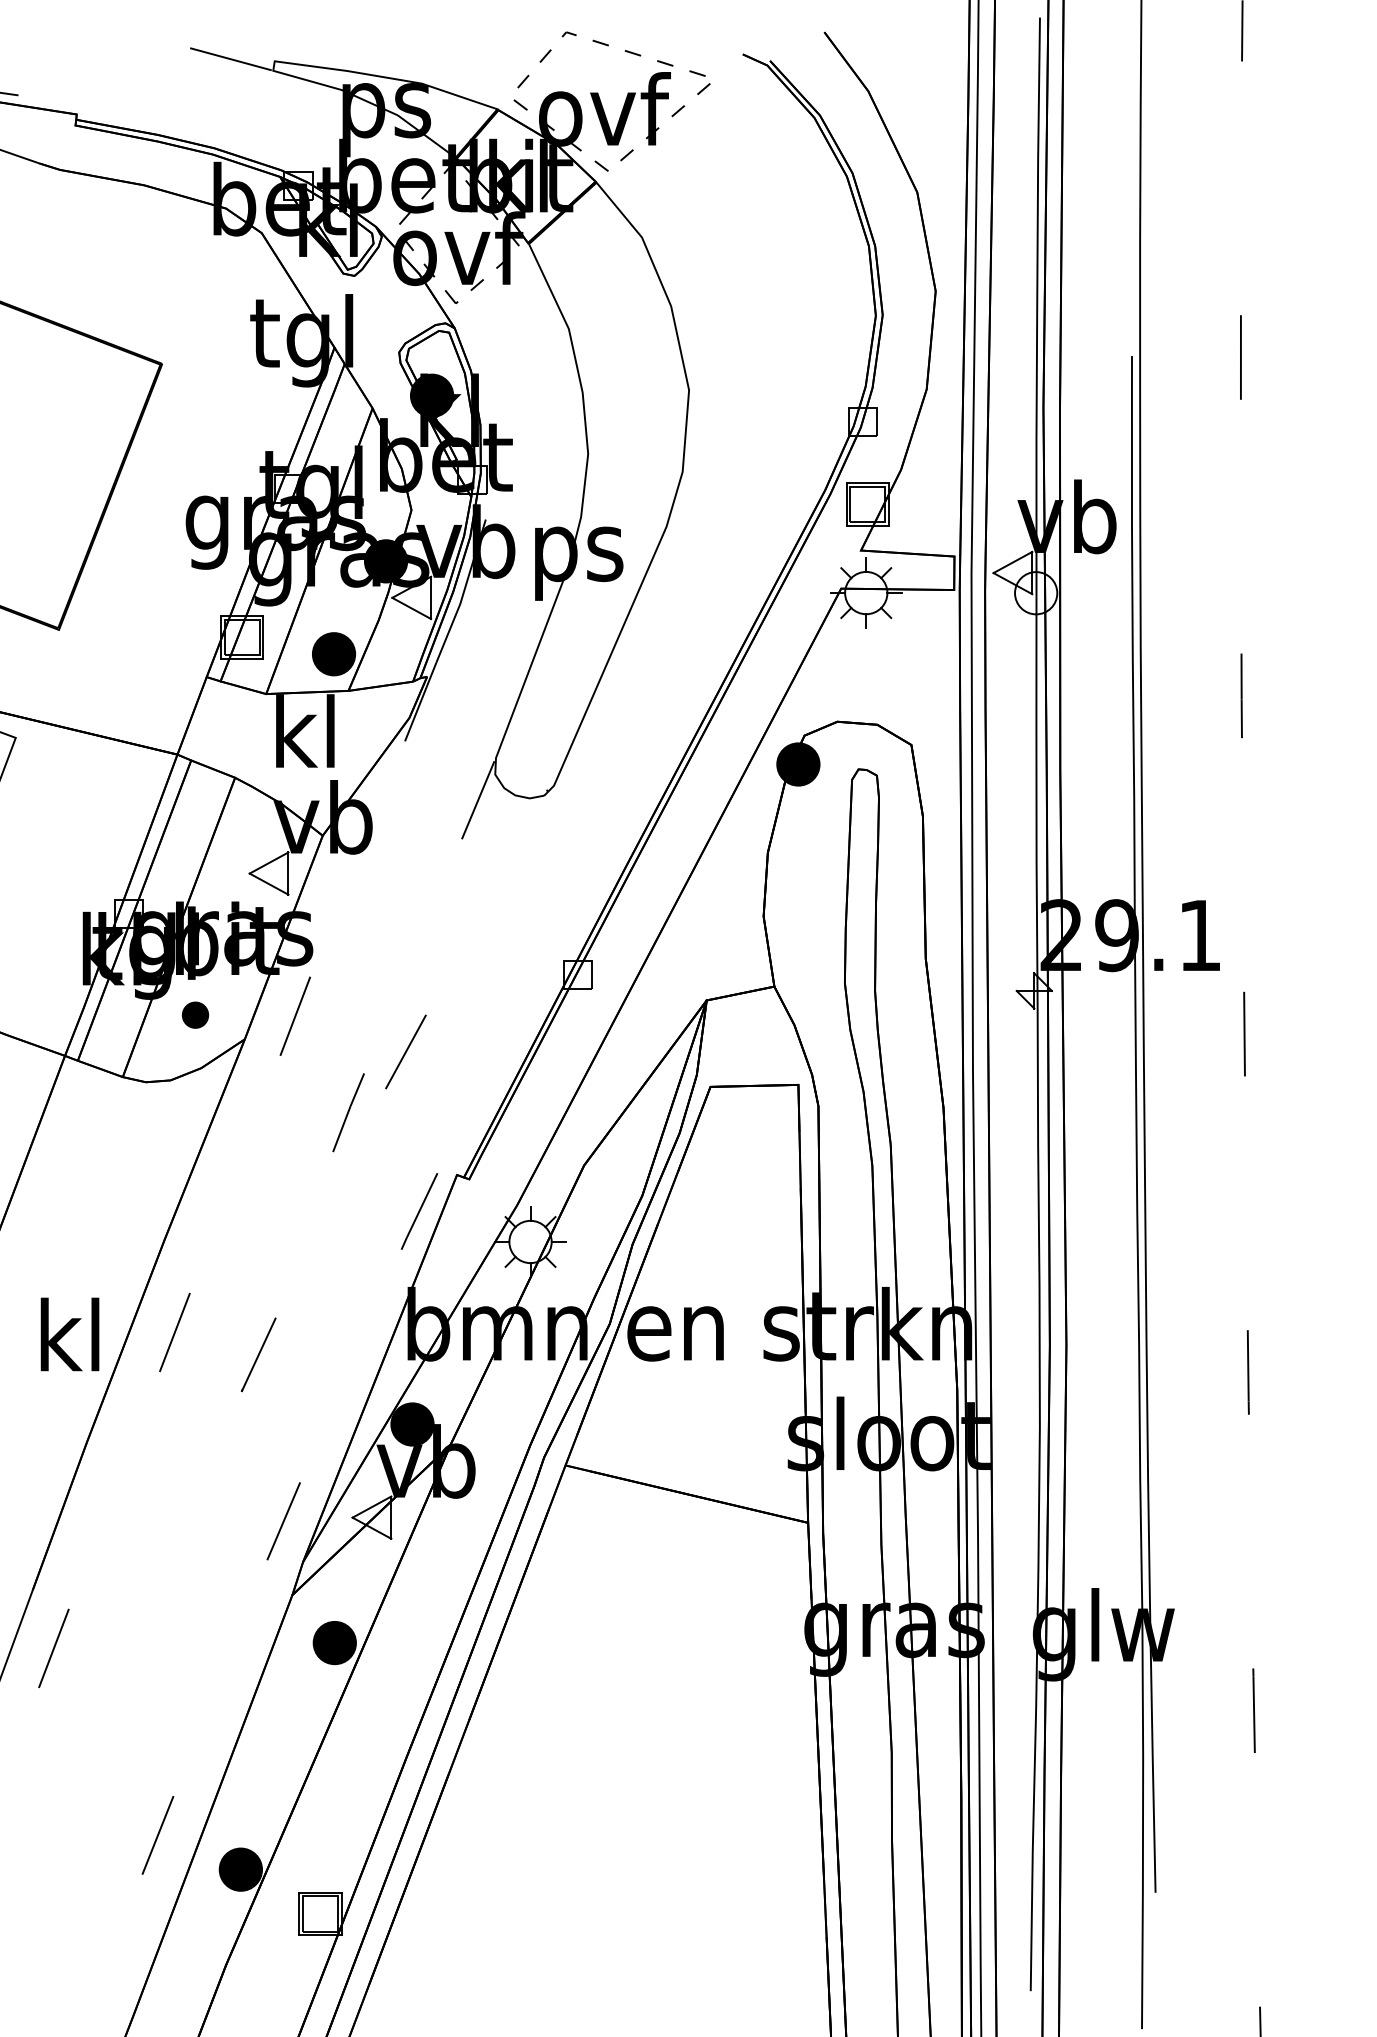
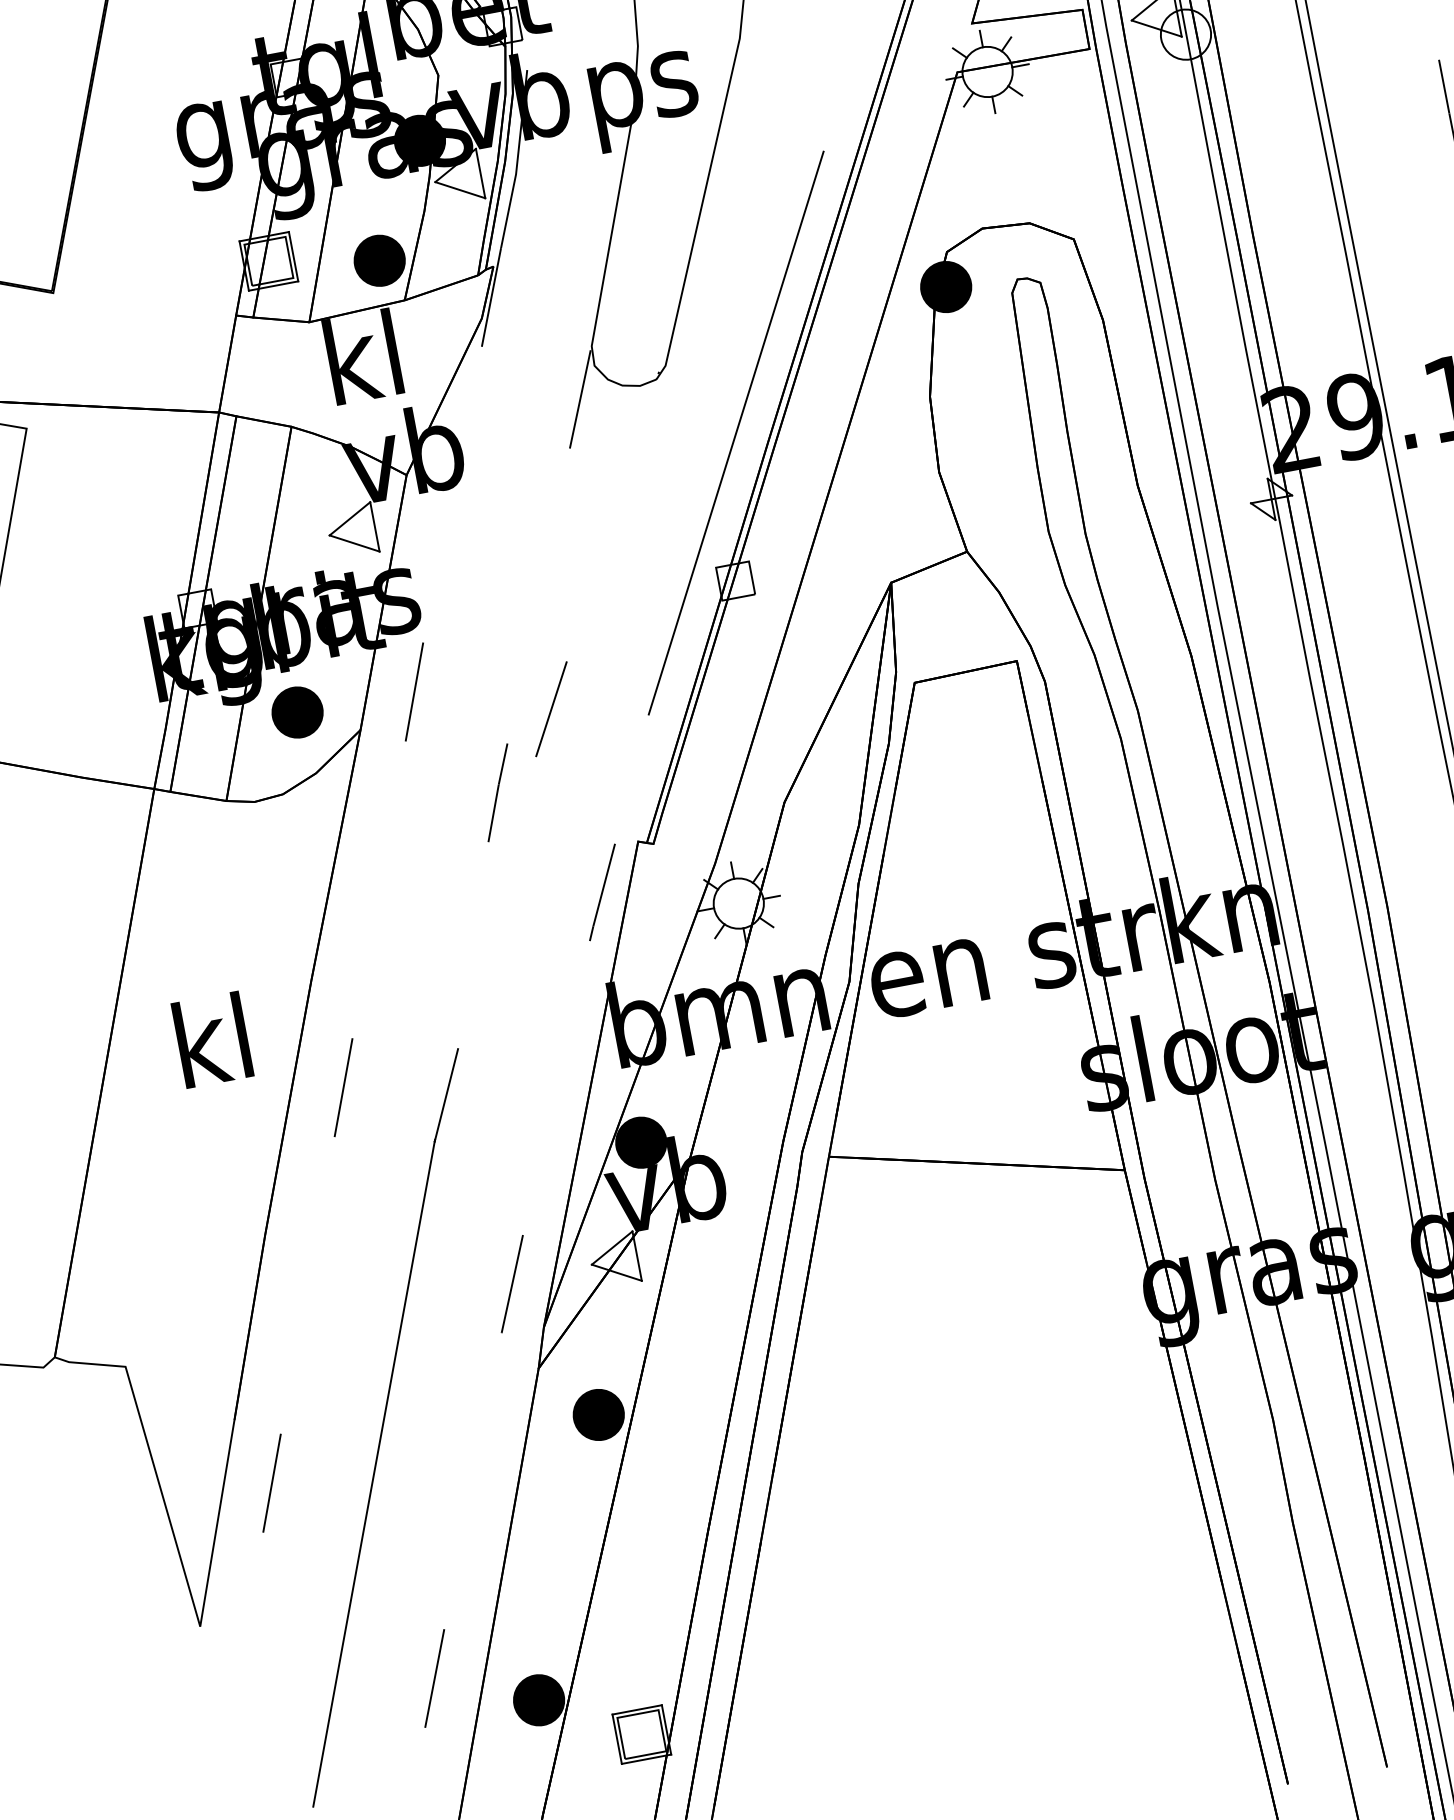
line: (601, 852) -> (735, 433), added
part: (195, 1015) -> (297, 713), size x1.67
text: (69, 1334) -> (211, 1040), moved
line: (139, 1656) -> (373, 1473), added

